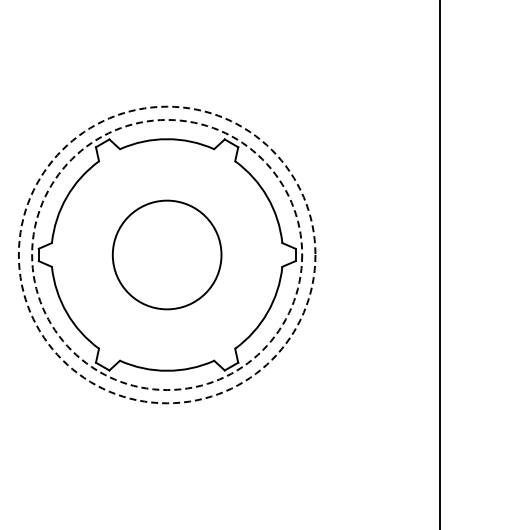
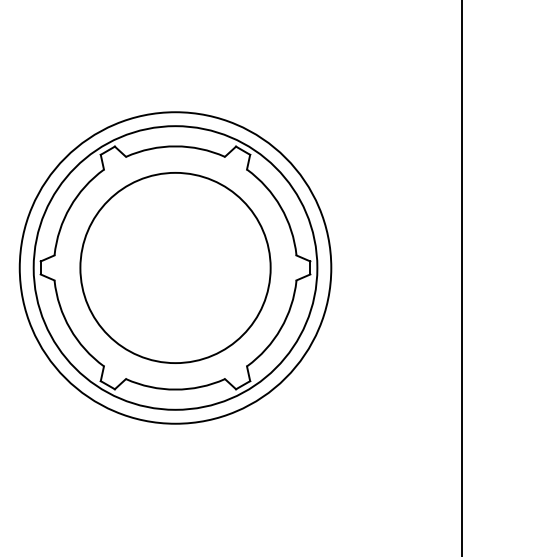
circle: (166, 254) -> (174, 267), dashed -> solid
circle: (166, 254) -> (174, 267), size x1.67
circle: (167, 254) -> (175, 267), dashed -> solid

